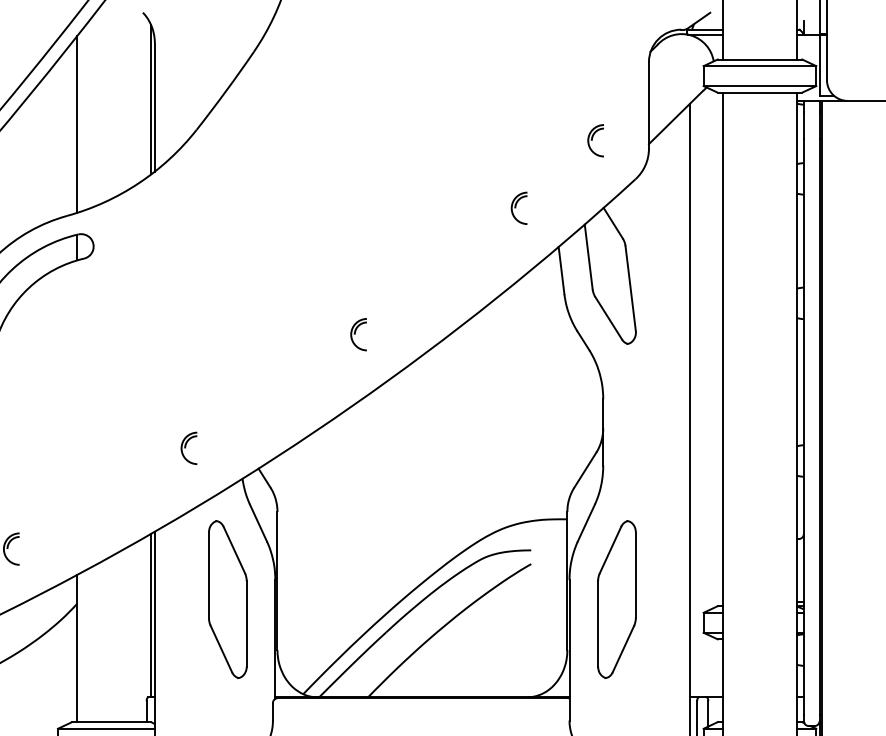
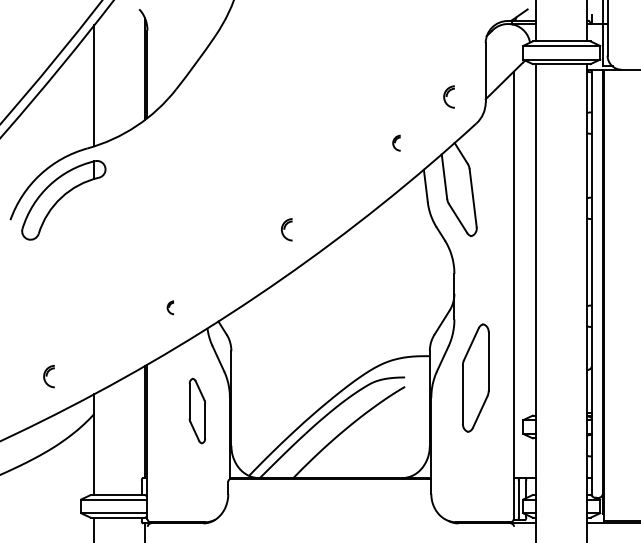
part: (518, 207) -> (396, 142), size x0.7
part: (188, 448) -> (170, 307), size x0.6
part: (227, 598) -> (197, 410), size x0.6
part: (616, 598) -> (475, 377), moved

